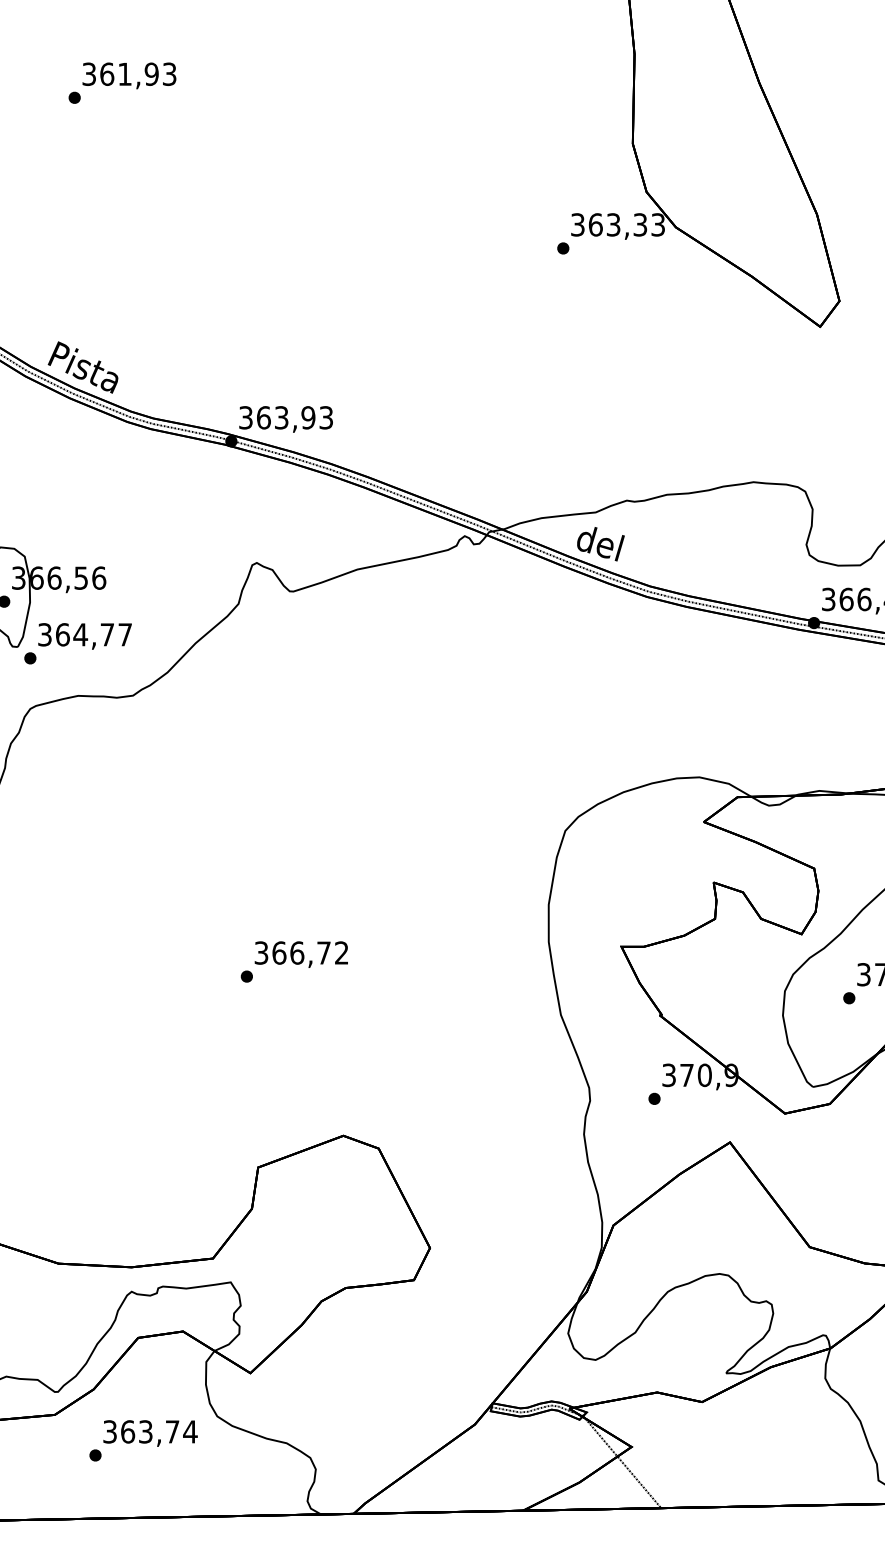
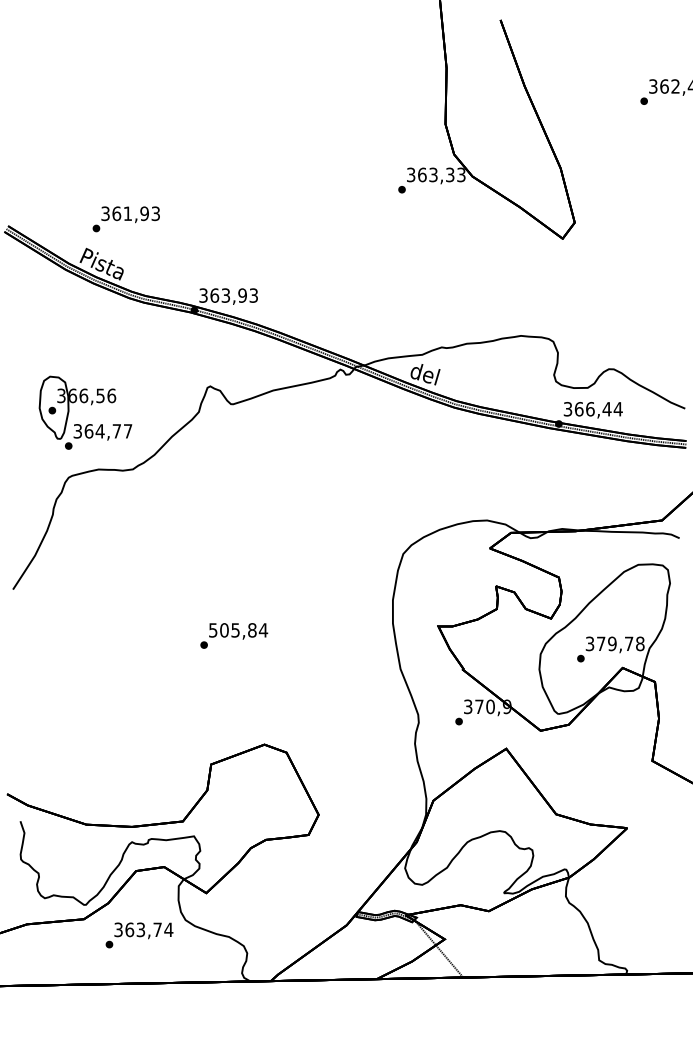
text: (121, 83) -> (125, 219), moved
text: (301, 953) -> (238, 630), 366,72 -> 505,84

